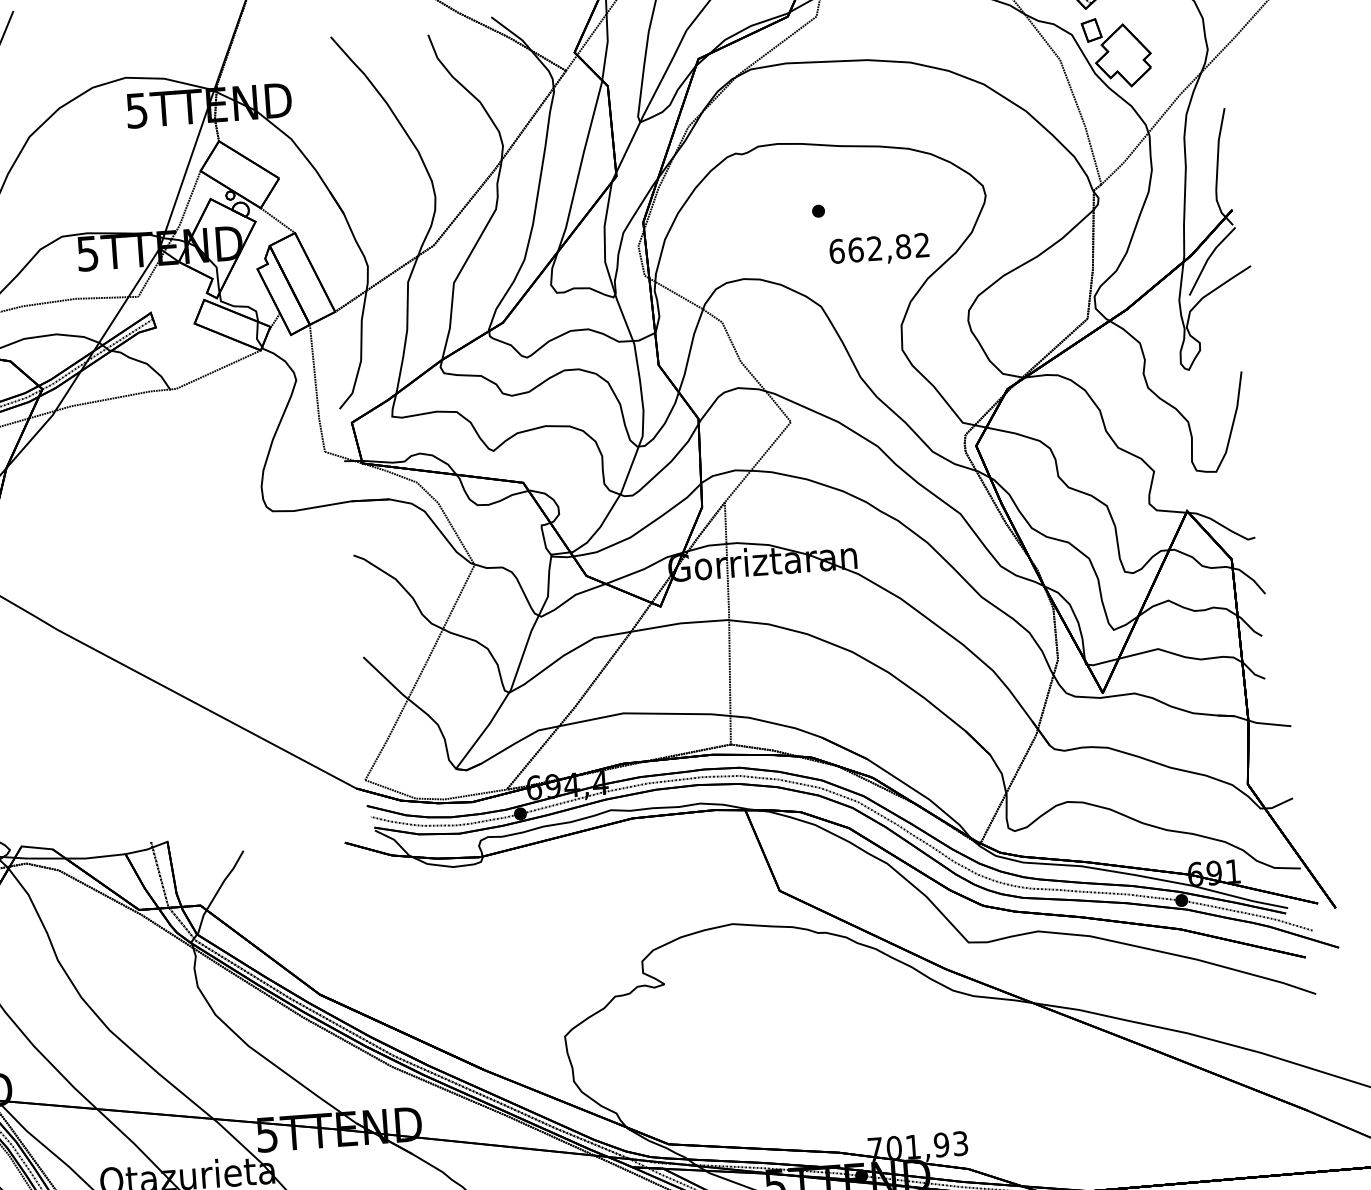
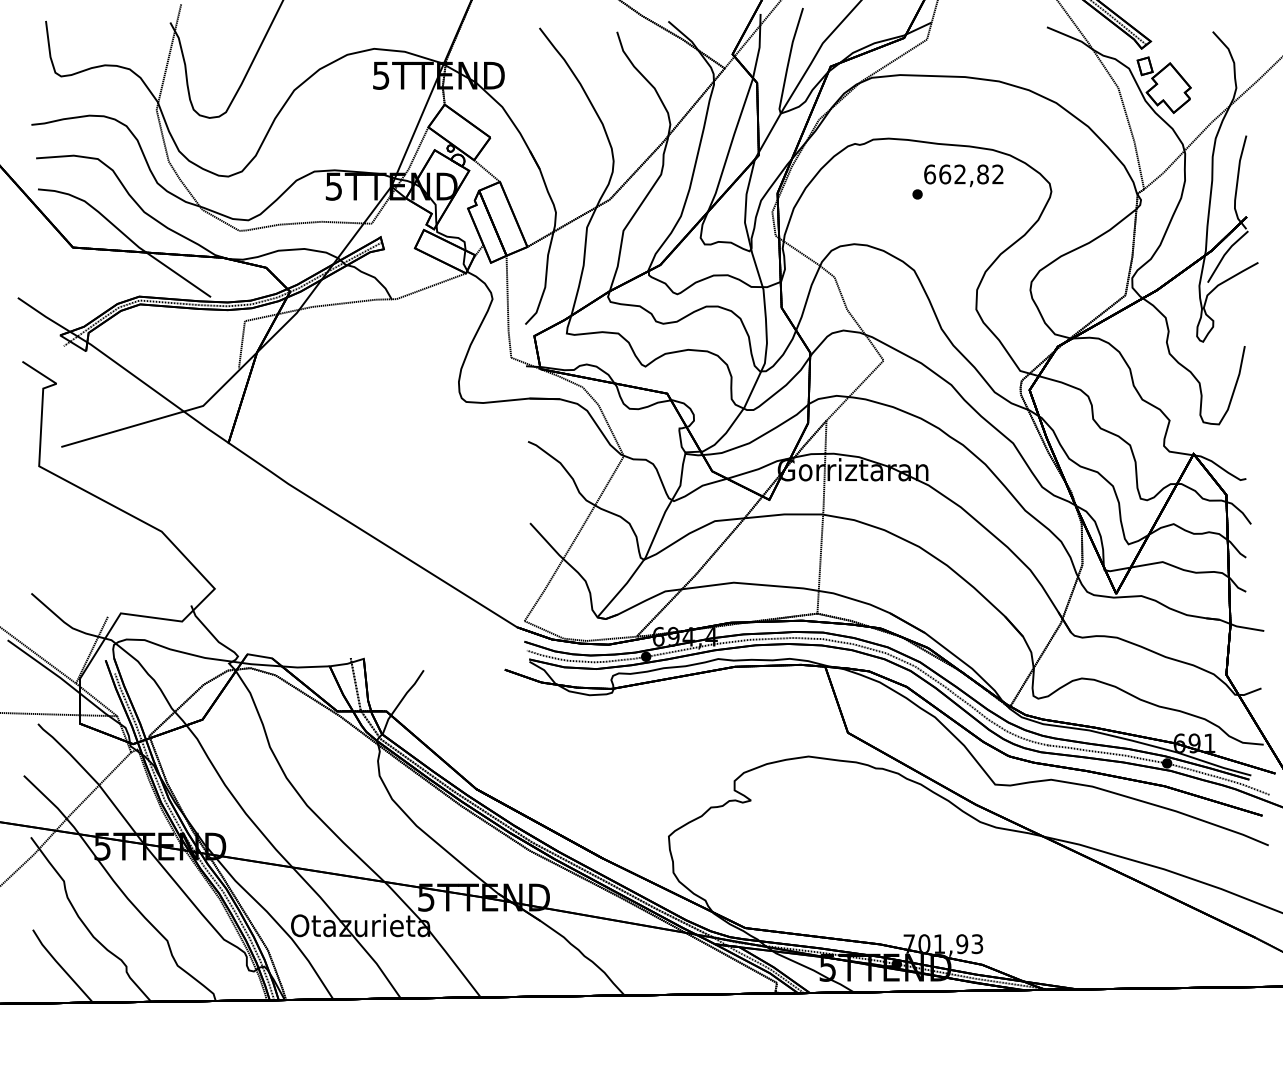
text: (879, 249) -> (963, 175), moved

